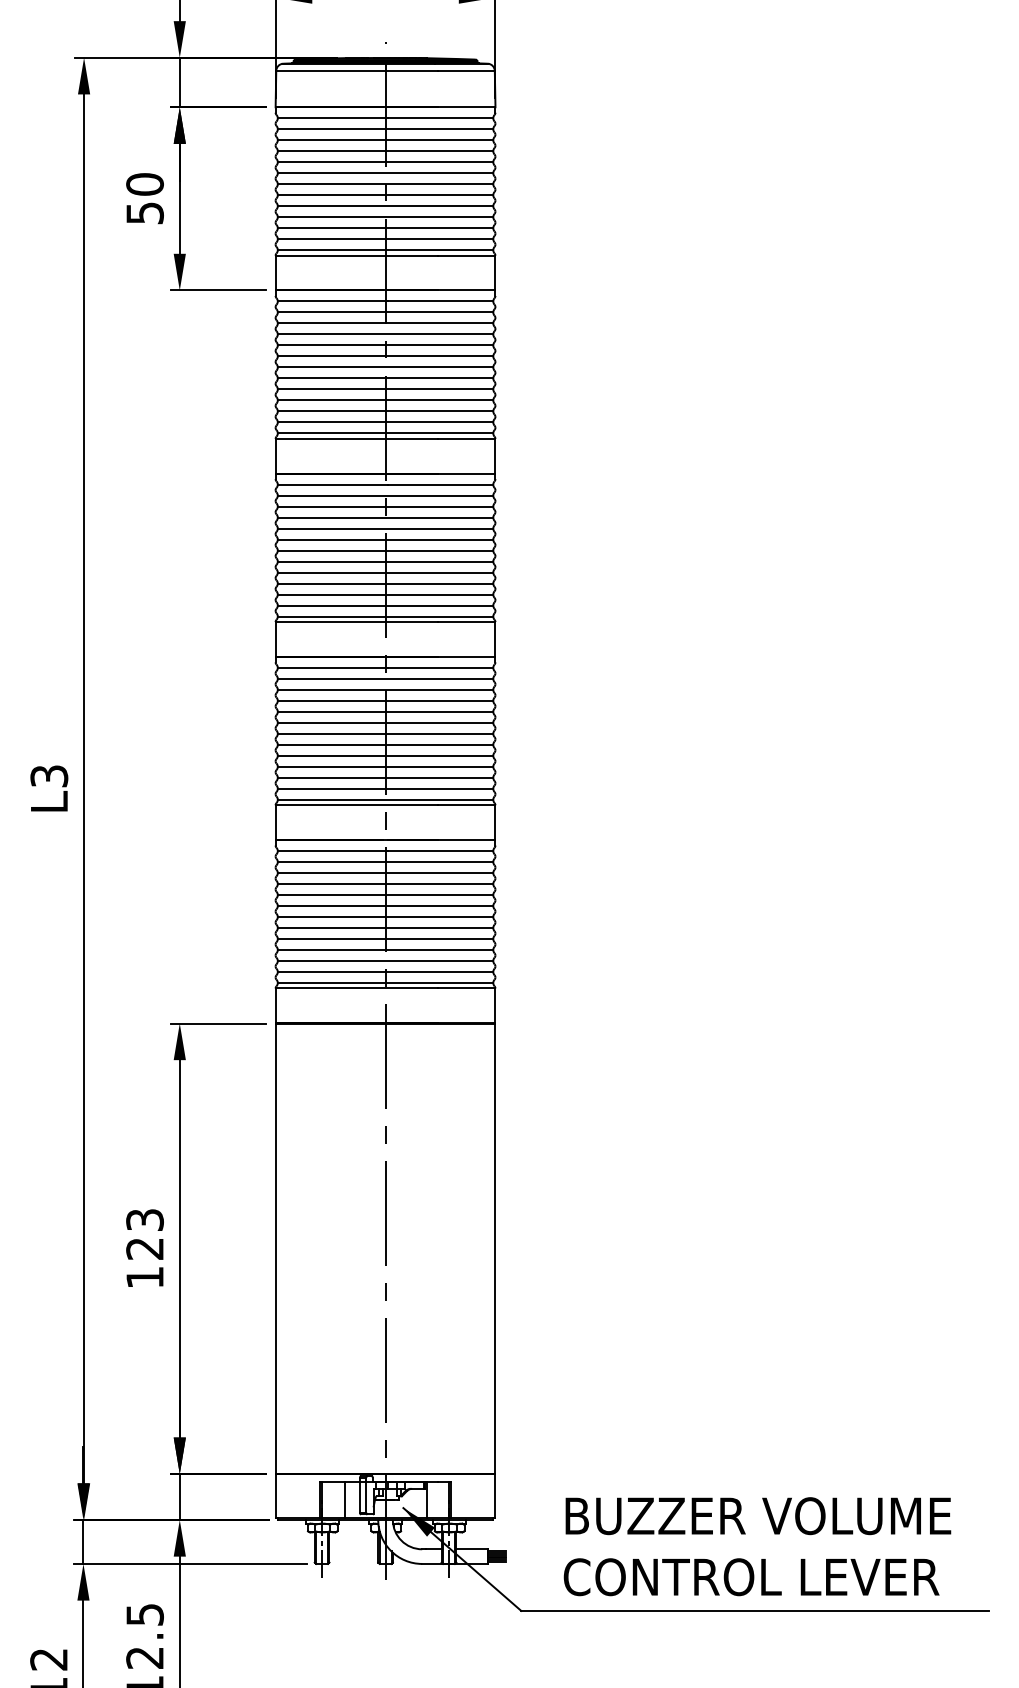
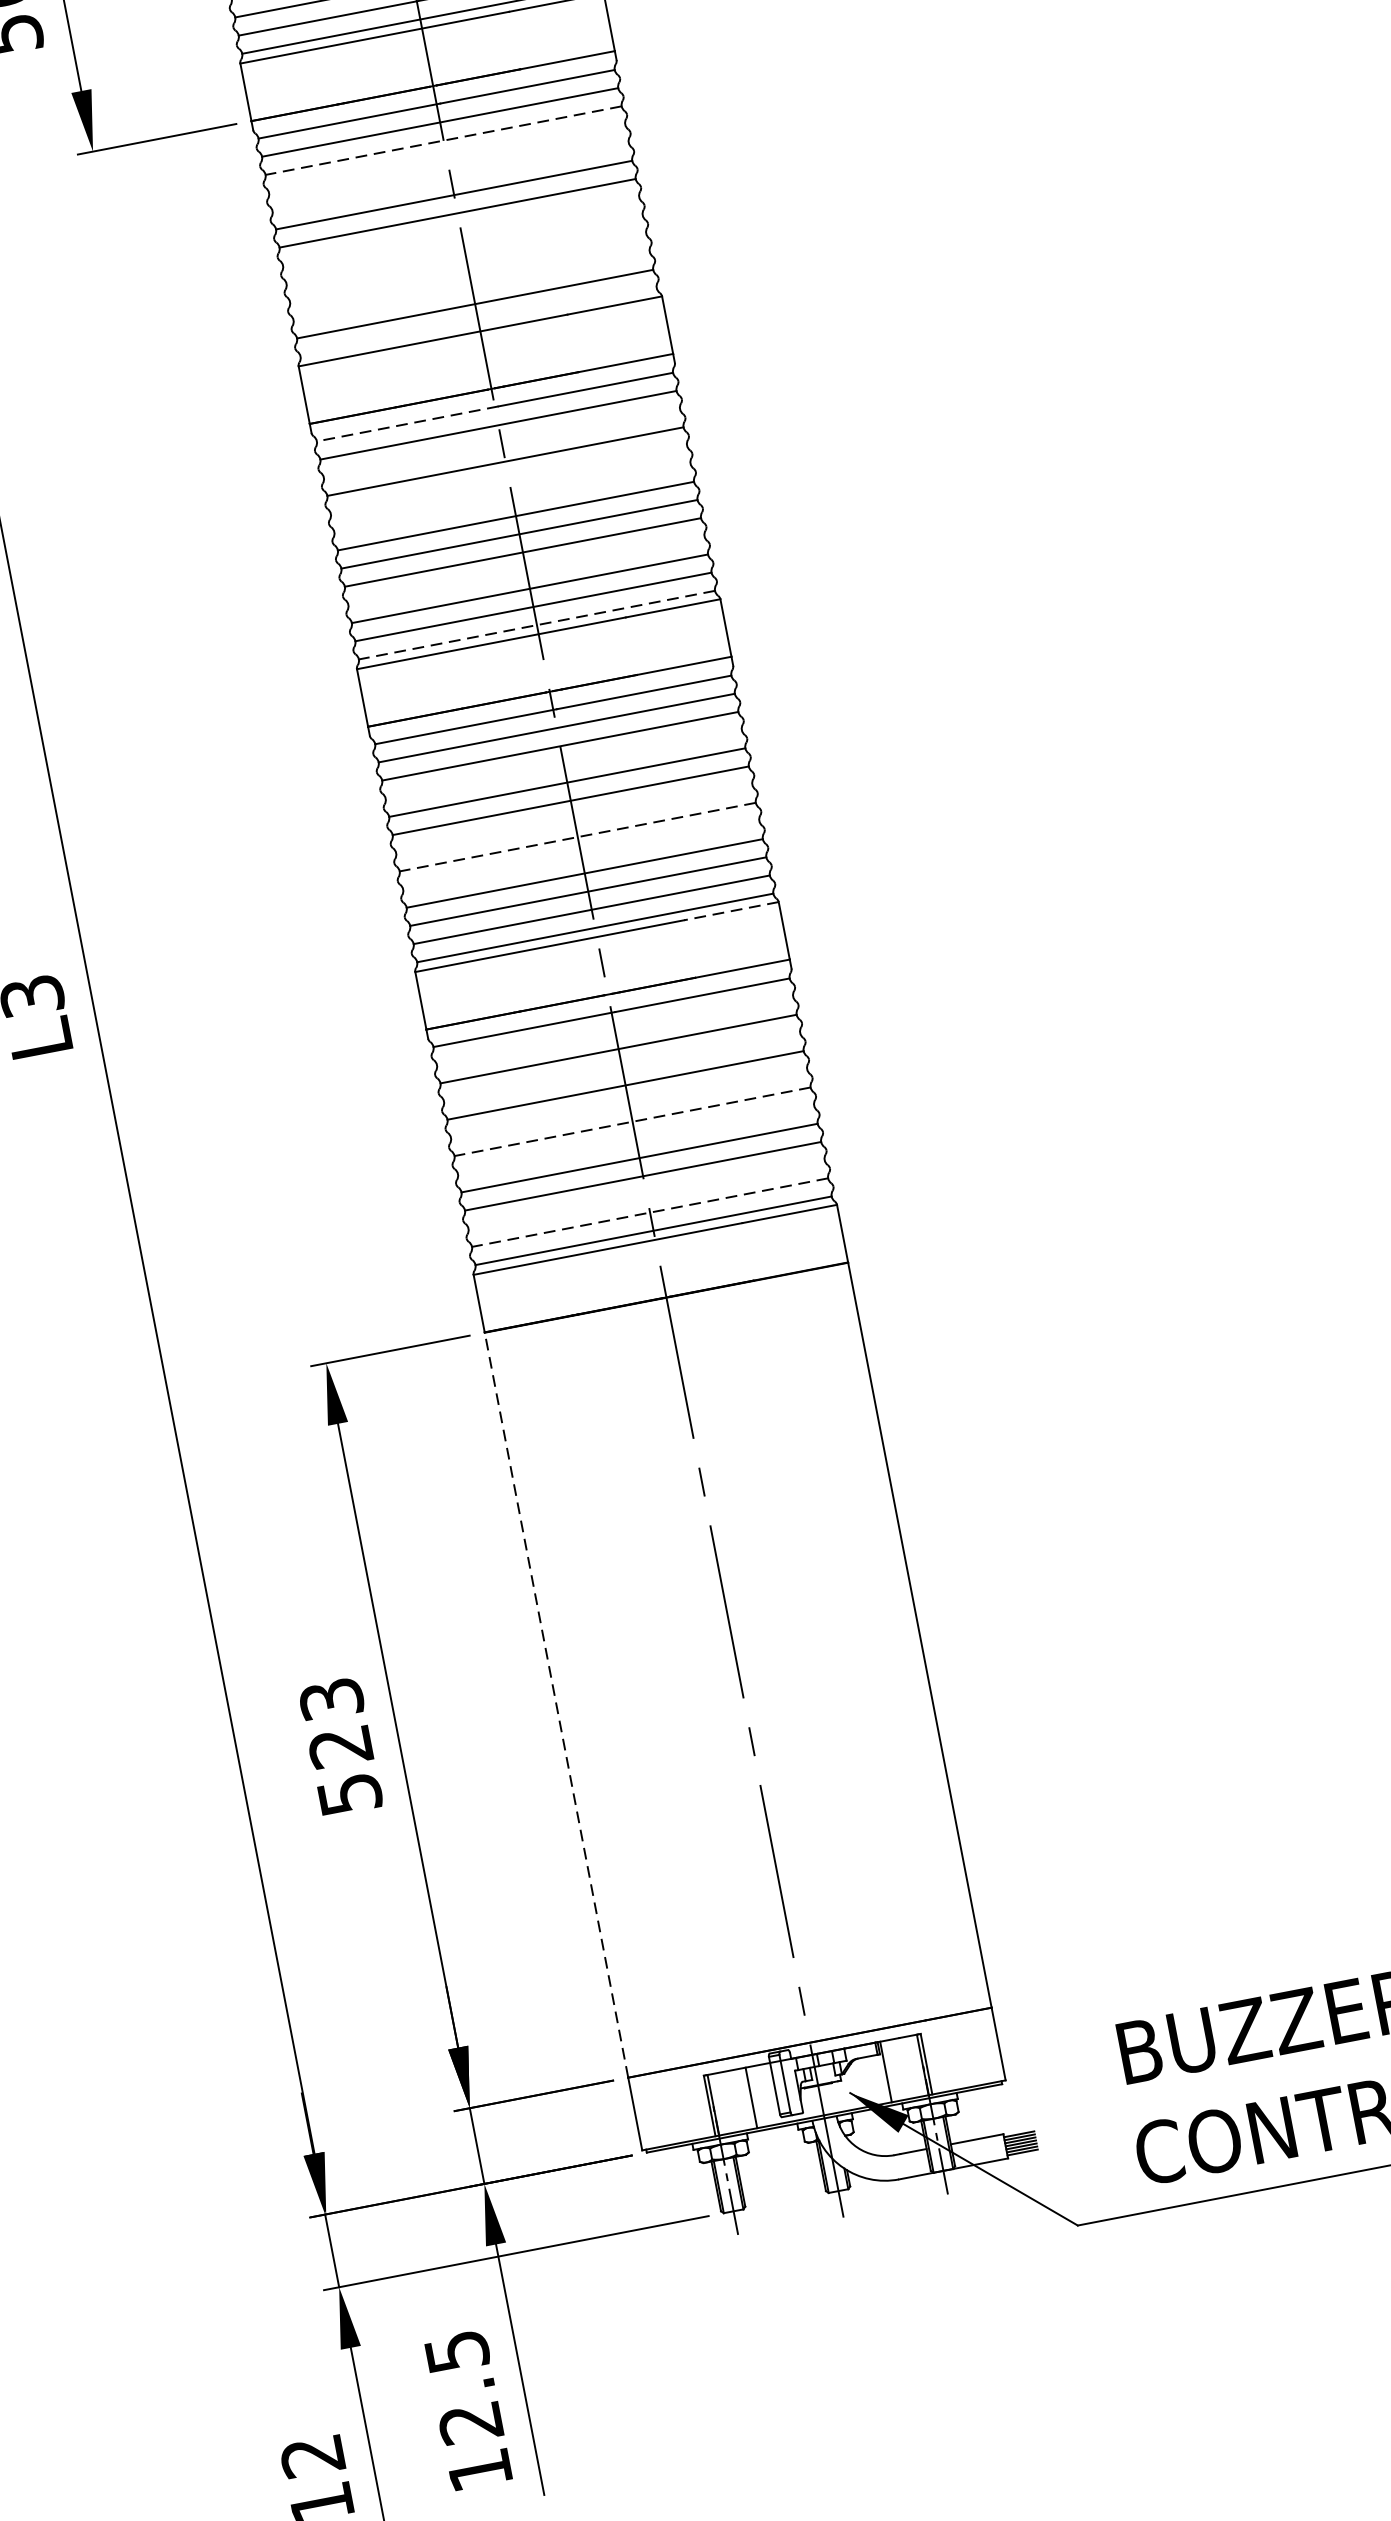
line: (385, 323) -> (443, 140), solid -> dashed
line: (385, 334) -> (447, 158), removed
line: (385, 345) -> (450, 177), removed
line: (385, 378) -> (461, 231), removed
line: (385, 389) -> (464, 249), removed
line: (385, 400) -> (468, 268), removed
line: (385, 411) -> (471, 286), removed
line: (385, 433) -> (478, 322), removed
line: (332, 484) -> (407, 423), solid -> dashed
line: (385, 506) -> (501, 443), removed
line: (385, 528) -> (508, 479), removed
line: (385, 539) -> (512, 497), removed
line: (385, 583) -> (526, 570), removed
line: (385, 616) -> (536, 625), solid -> dashed
line: (385, 700) -> (563, 763), removed
line: (385, 733) -> (574, 818), removed
line: (385, 744) -> (577, 836), solid -> dashed
line: (385, 755) -> (581, 854), removed
line: (466, 805) -> (730, 911), solid -> dashed
line: (385, 862) -> (615, 1031), removed
line: (385, 884) -> (622, 1068), removed
line: (385, 906) -> (629, 1104), removed
line: (385, 917) -> (632, 1122), solid -> dashed
line: (385, 928) -> (636, 1140), removed
line: (385, 960) -> (646, 1193), removed
line: (385, 971) -> (649, 1211), solid -> dashed
line: (275, 1248) -> (556, 1704), solid -> dashed
text: (144, 1277) -> (348, 1794), 123 -> 523

